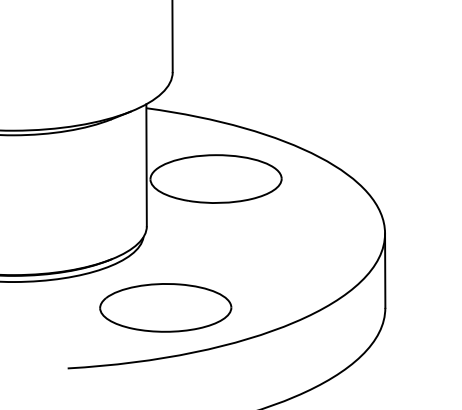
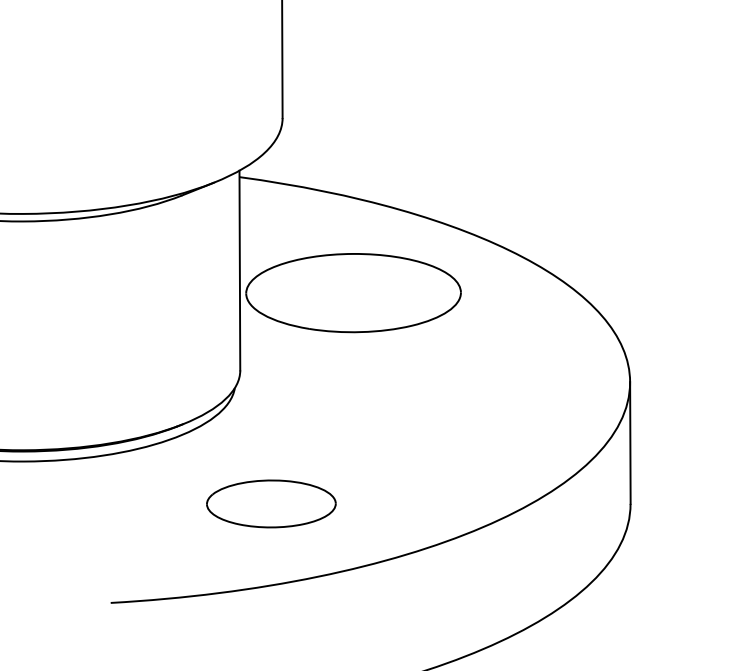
part: (165, 307) -> (270, 503), size x0.6

